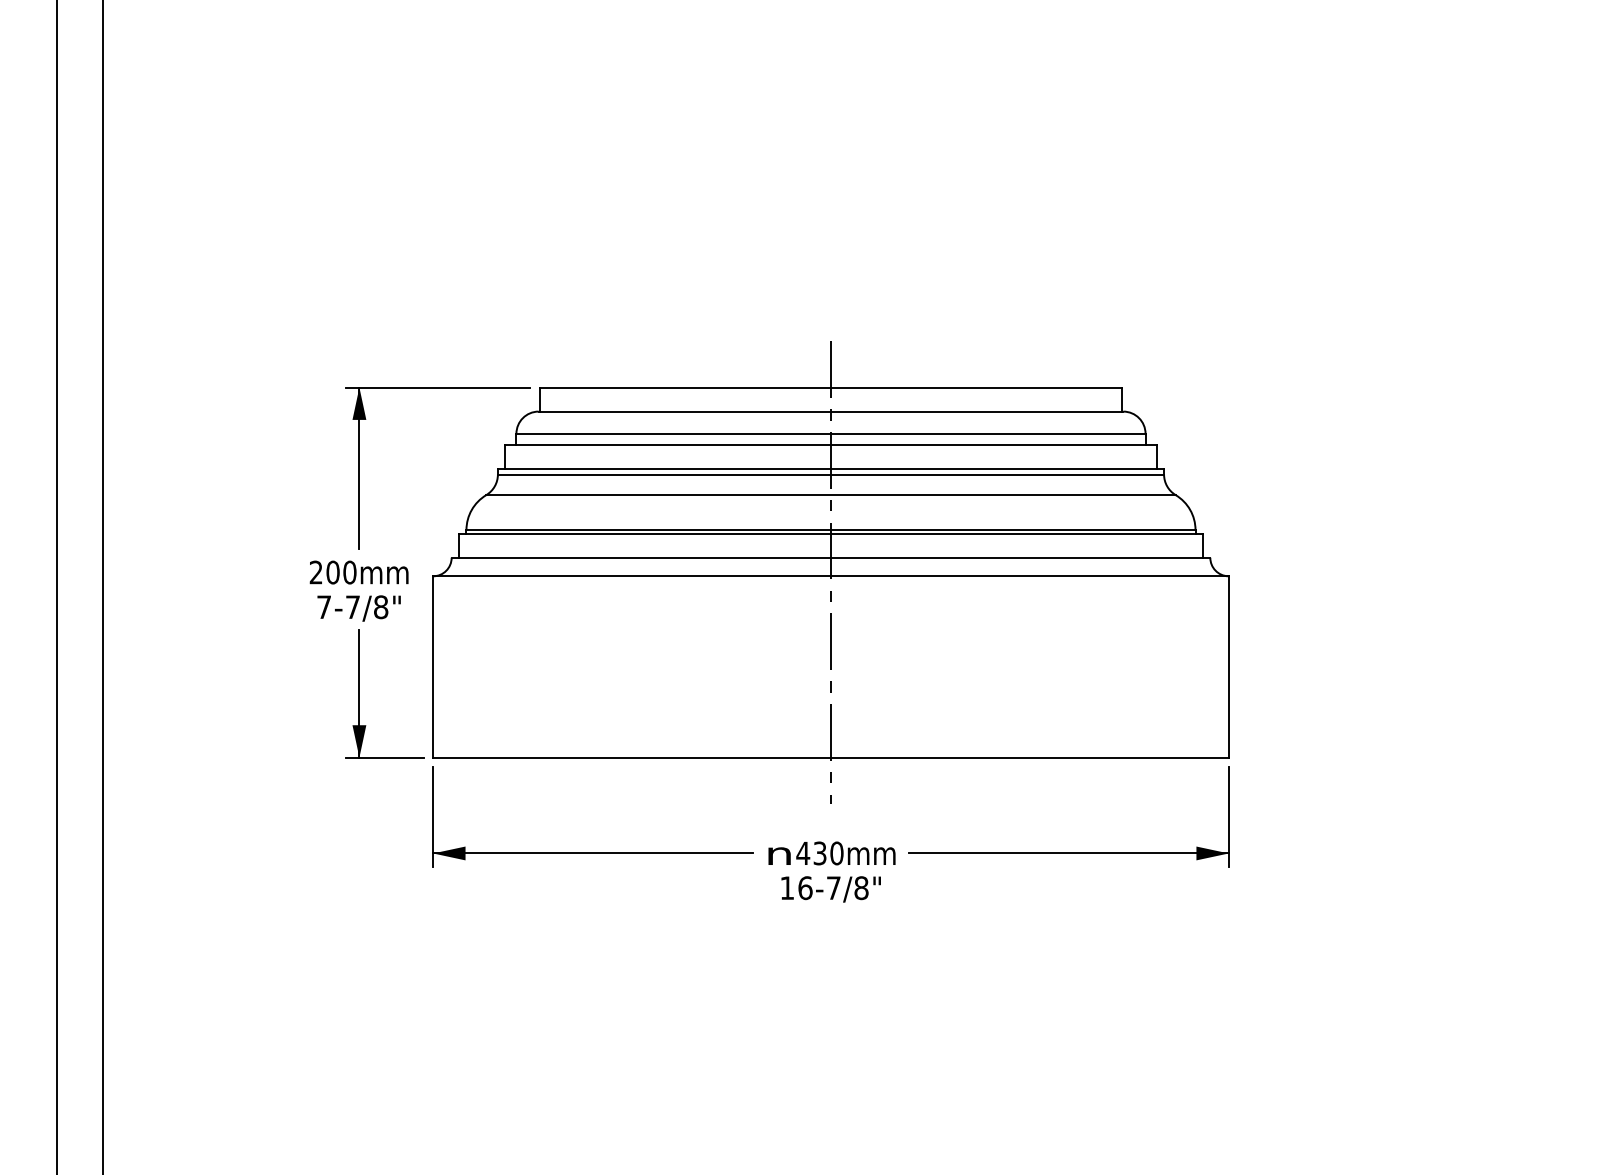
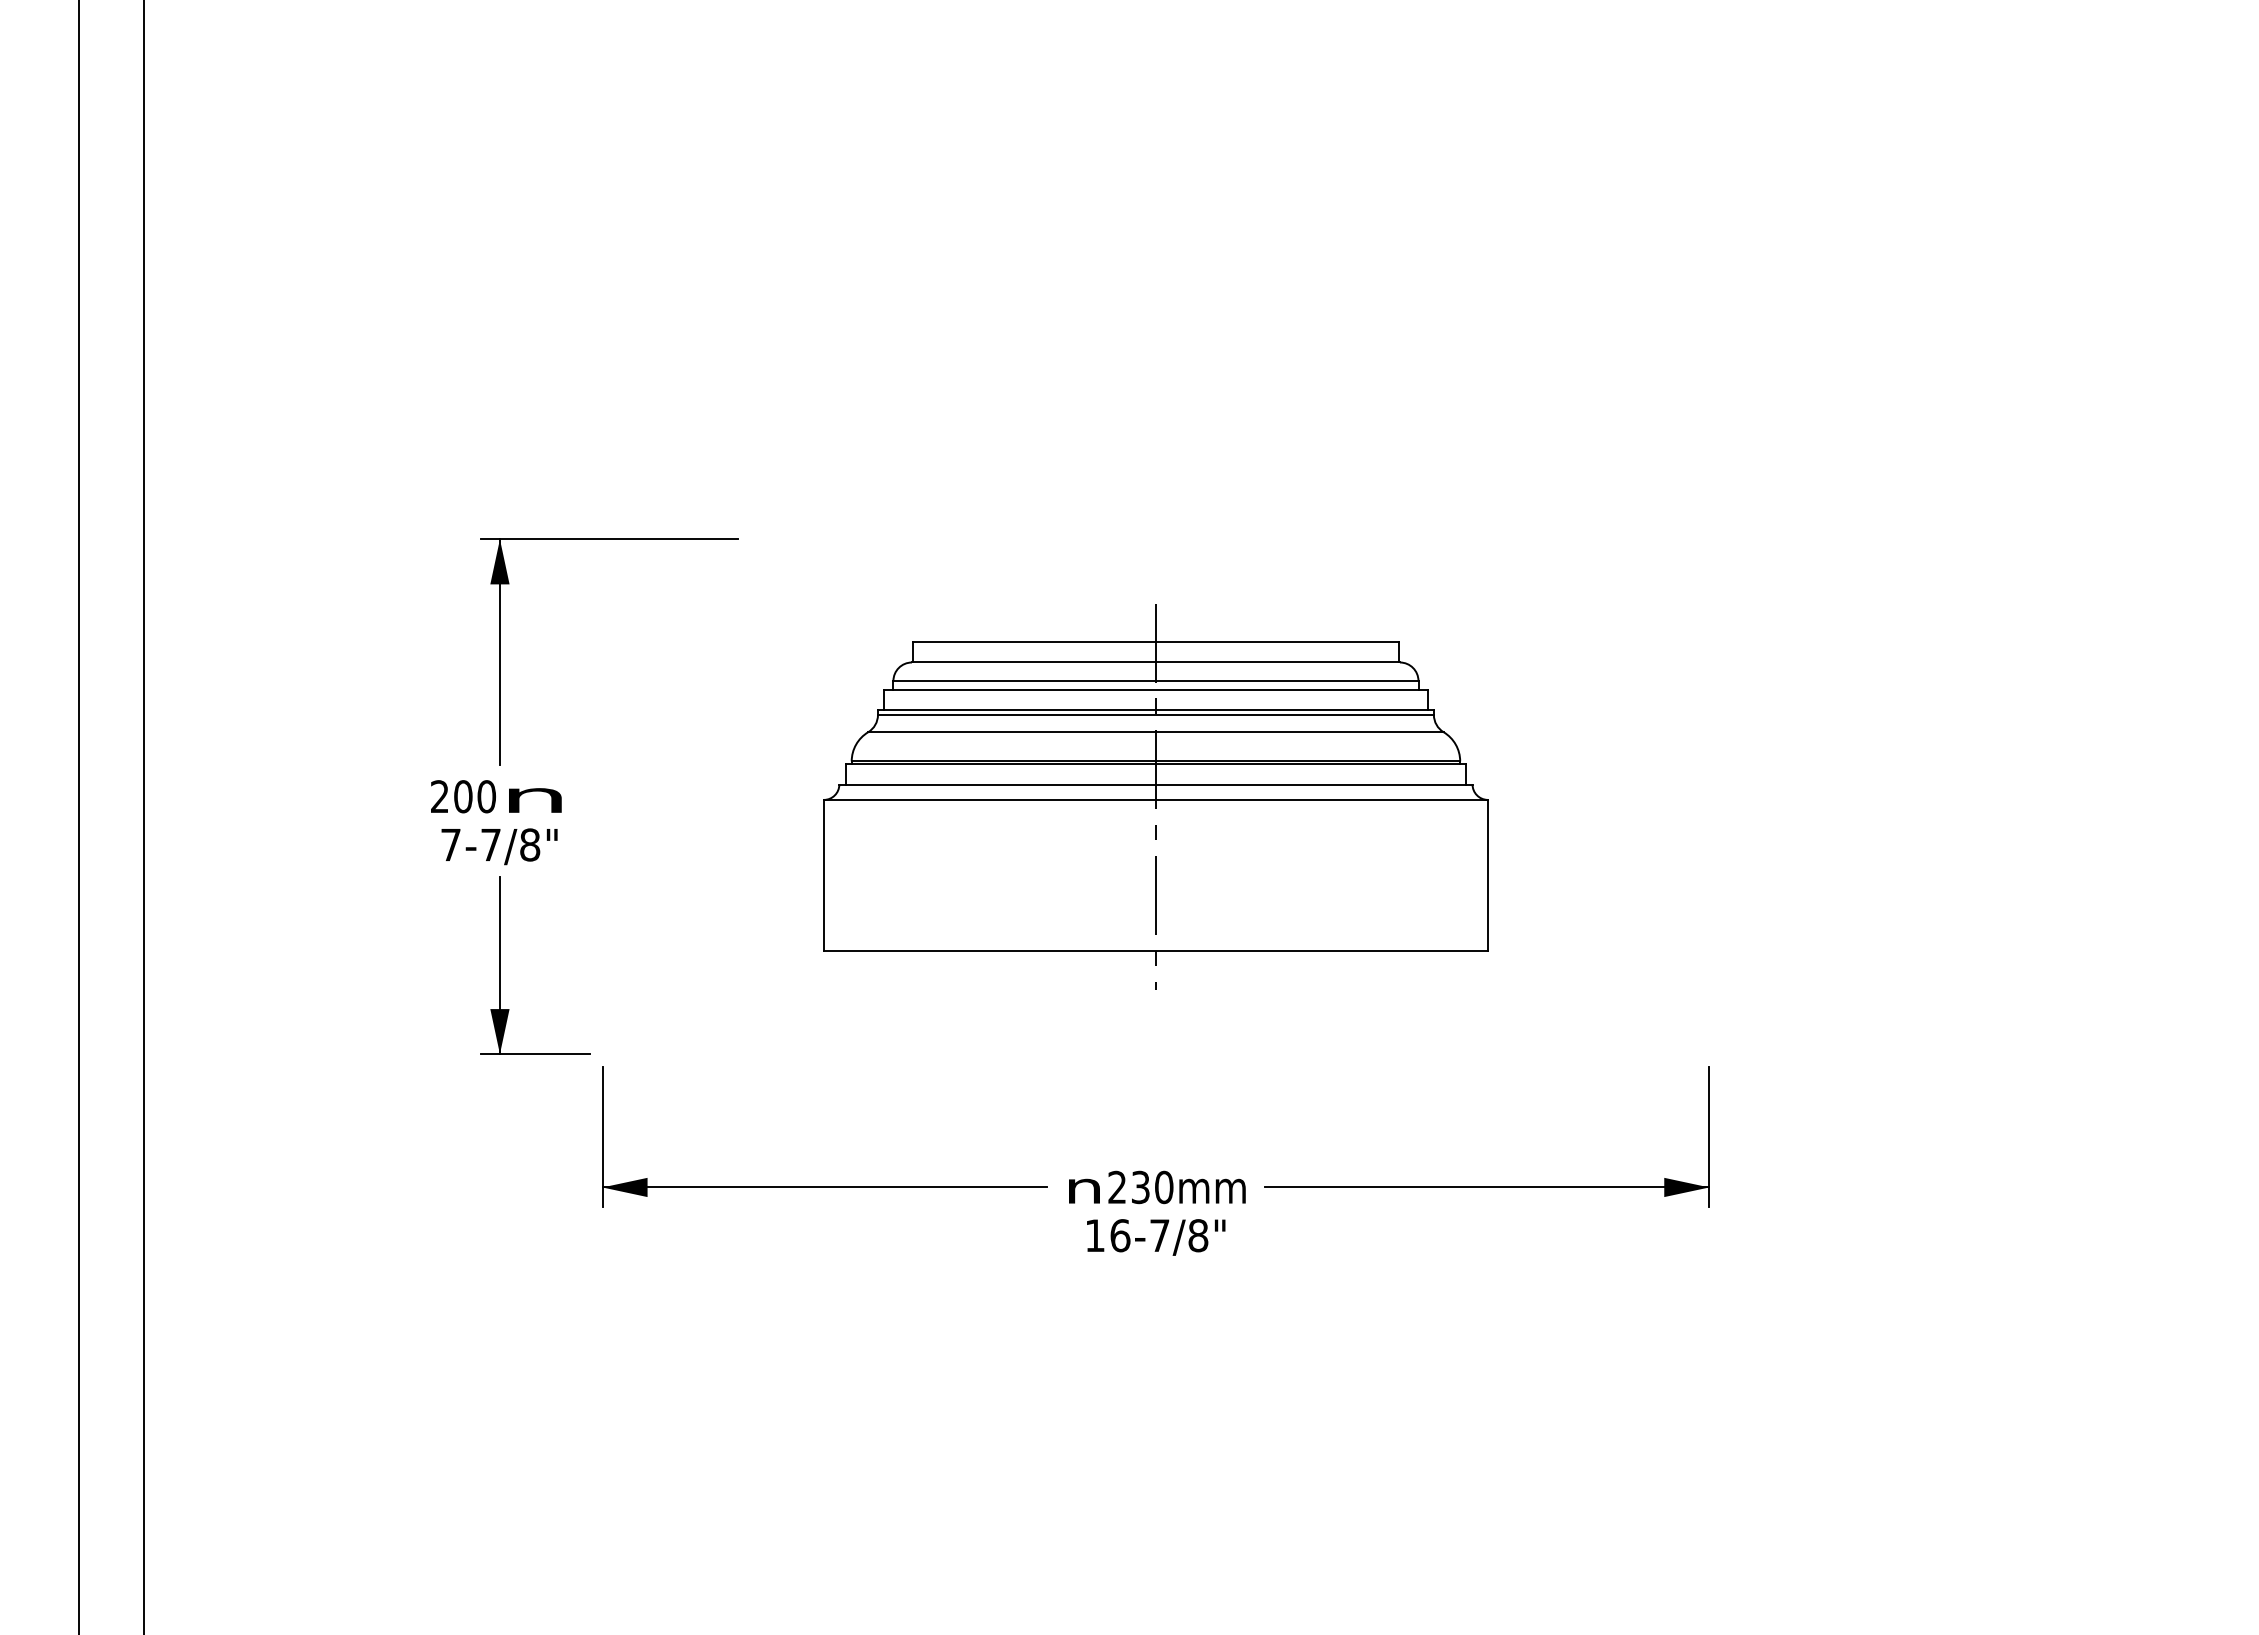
part: (830, 572) -> (1155, 796), size x0.6
text: (384, 575) -> (535, 800), mm -> n
text: (802, 852) -> (1116, 1186), 430 -> 230

